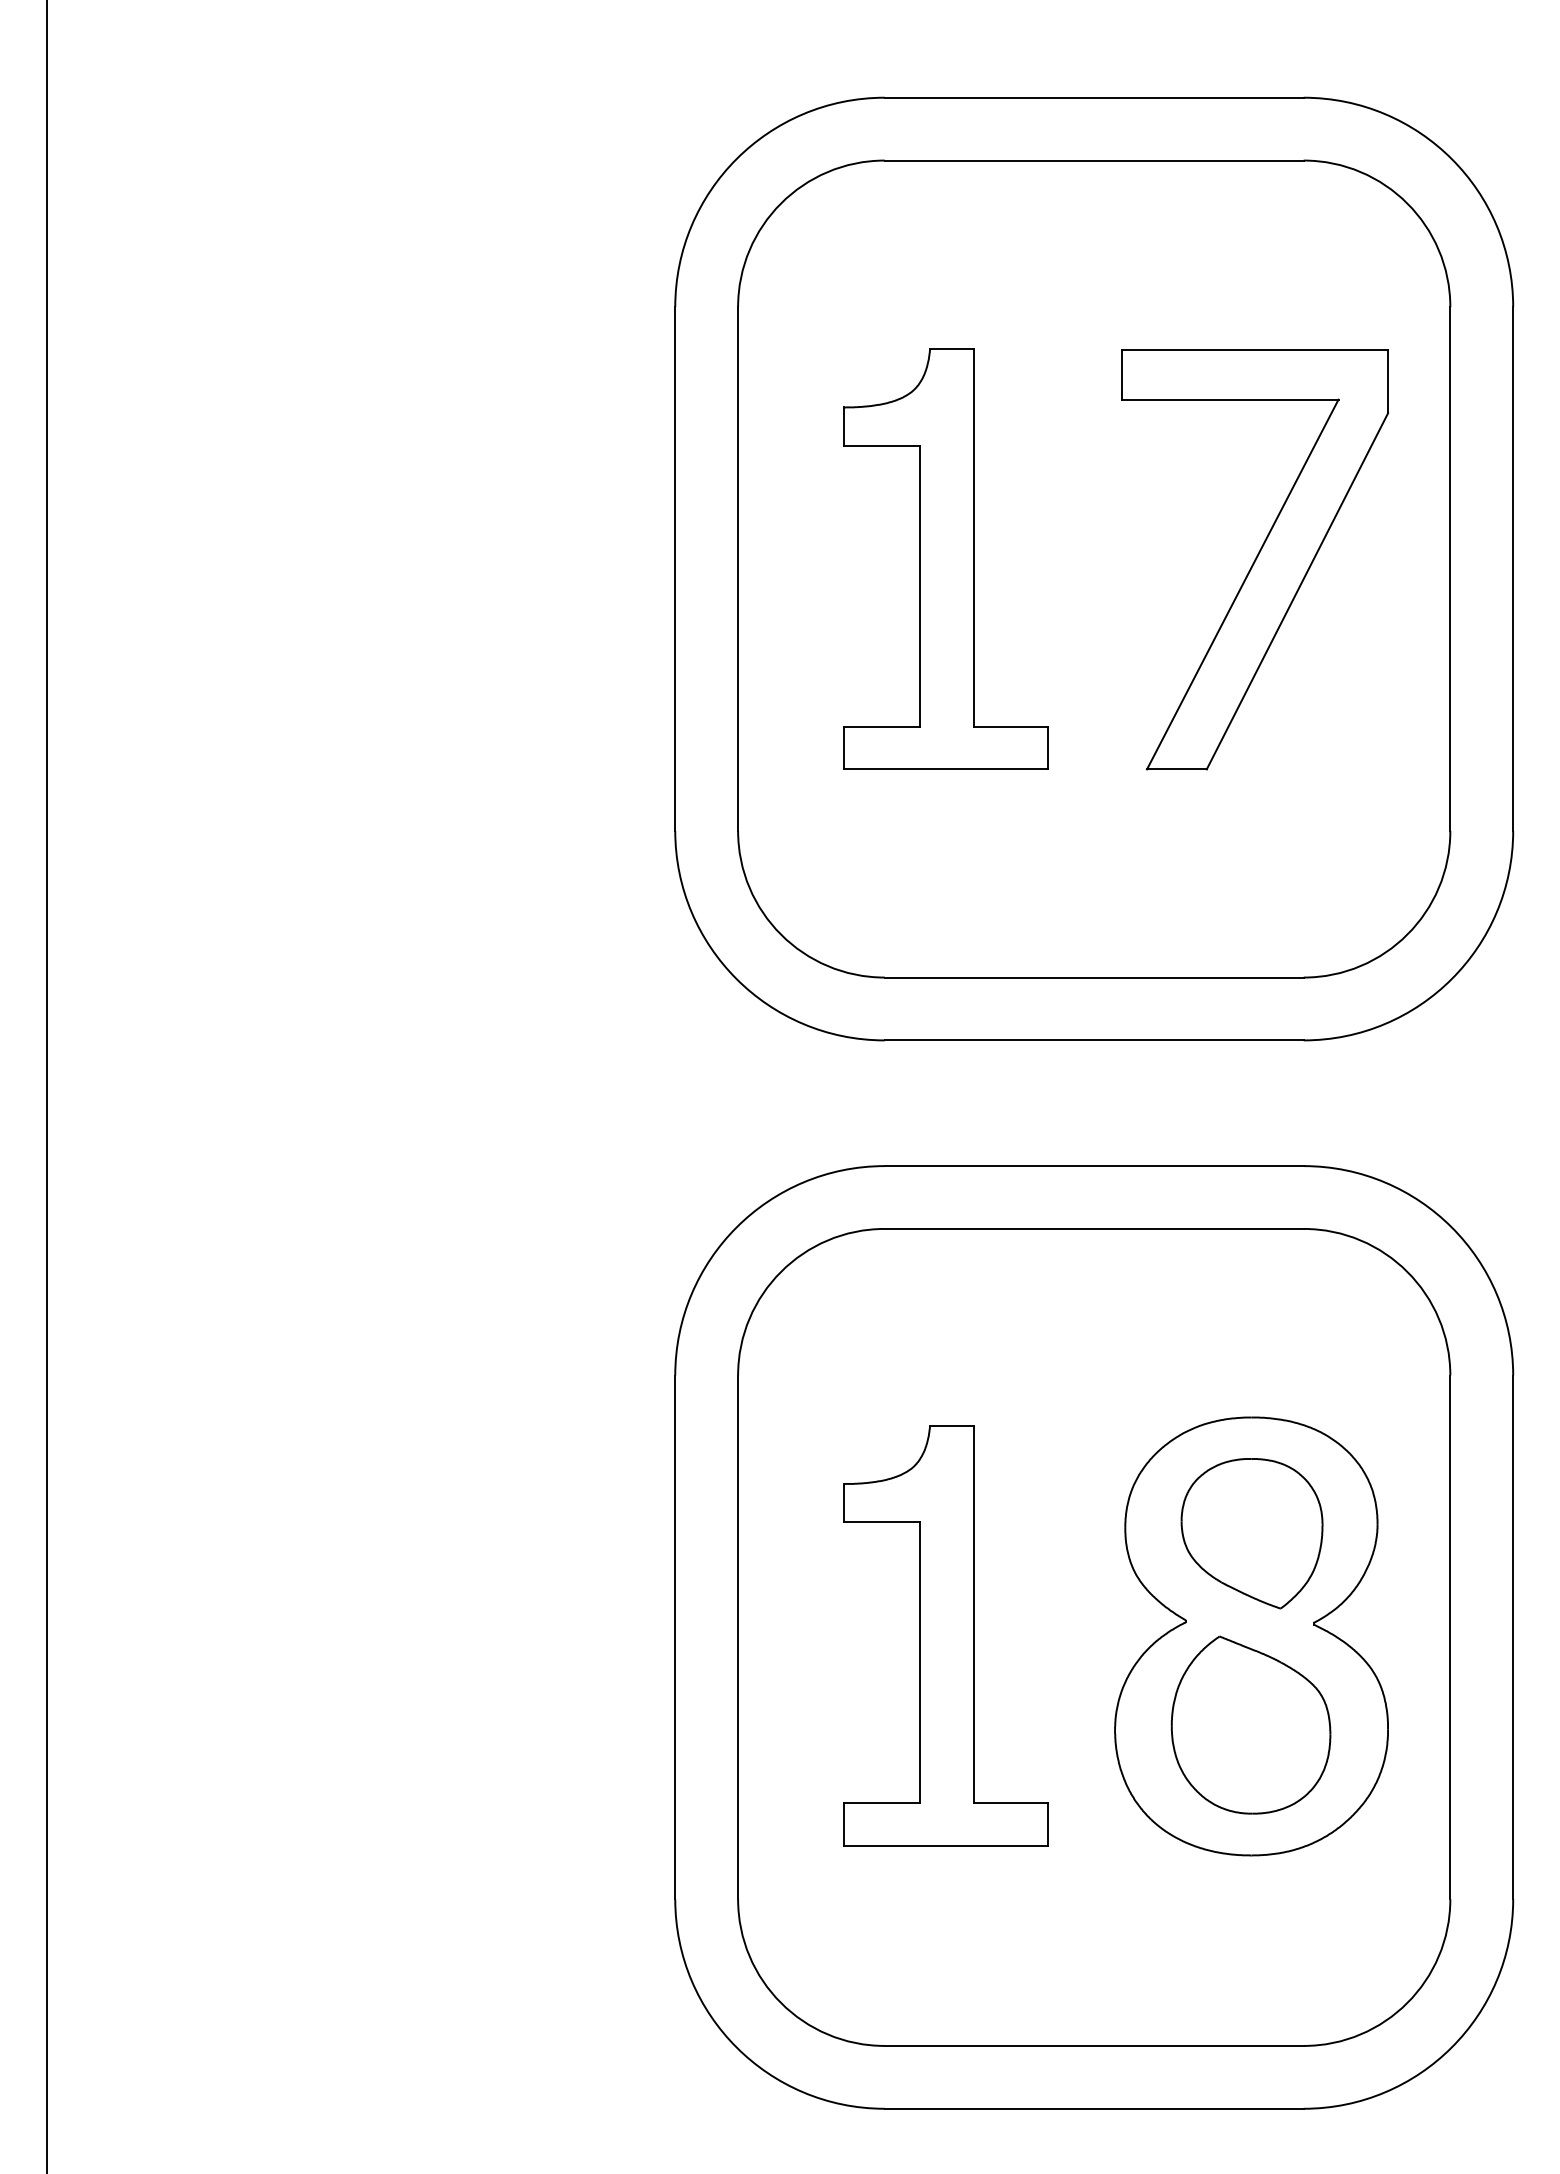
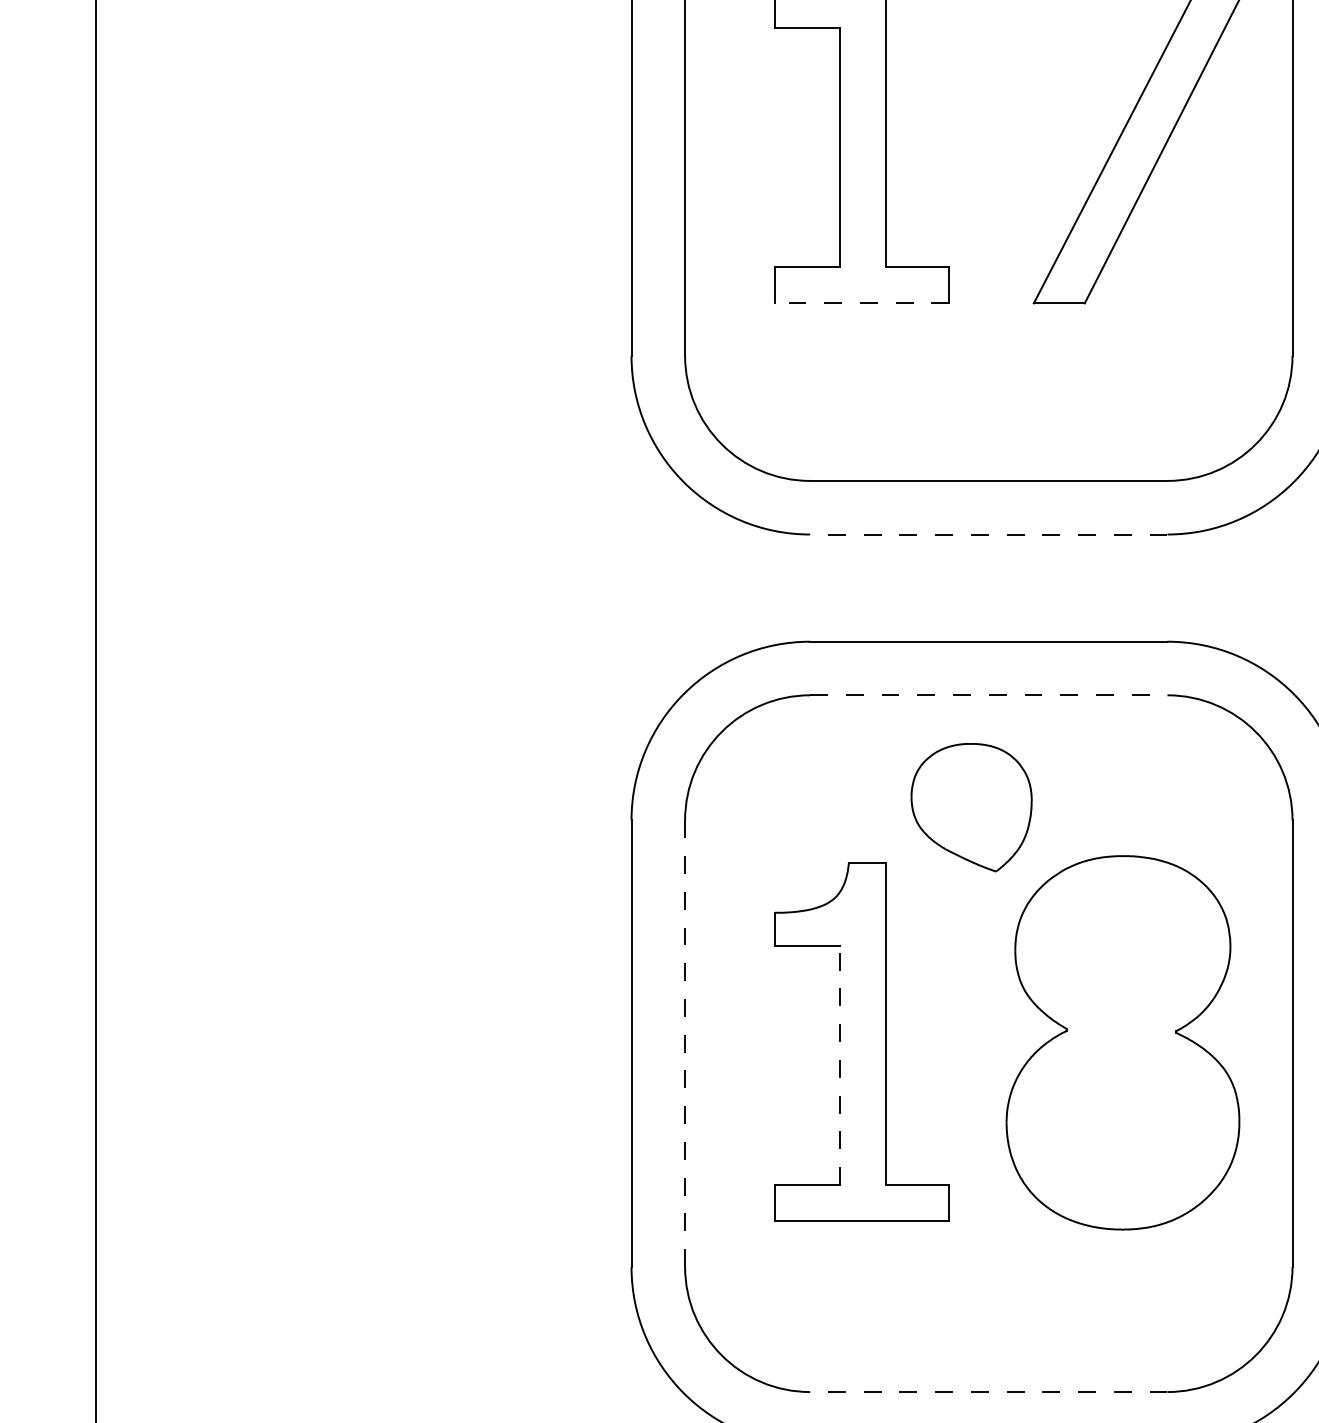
line: (945, 769) -> (861, 303), solid -> dashed
line: (1093, 1040) -> (988, 534), solid -> dashed
line: (1094, 1228) -> (989, 694), solid -> dashed
part: (1251, 1533) -> (971, 807), moved
line: (738, 1637) -> (685, 1043), solid -> dashed
line: (919, 1662) -> (839, 1065), solid -> dashed
part: (1250, 1724) -> (1122, 1117), removed
line: (1093, 2045) -> (988, 1391), solid -> dashed

